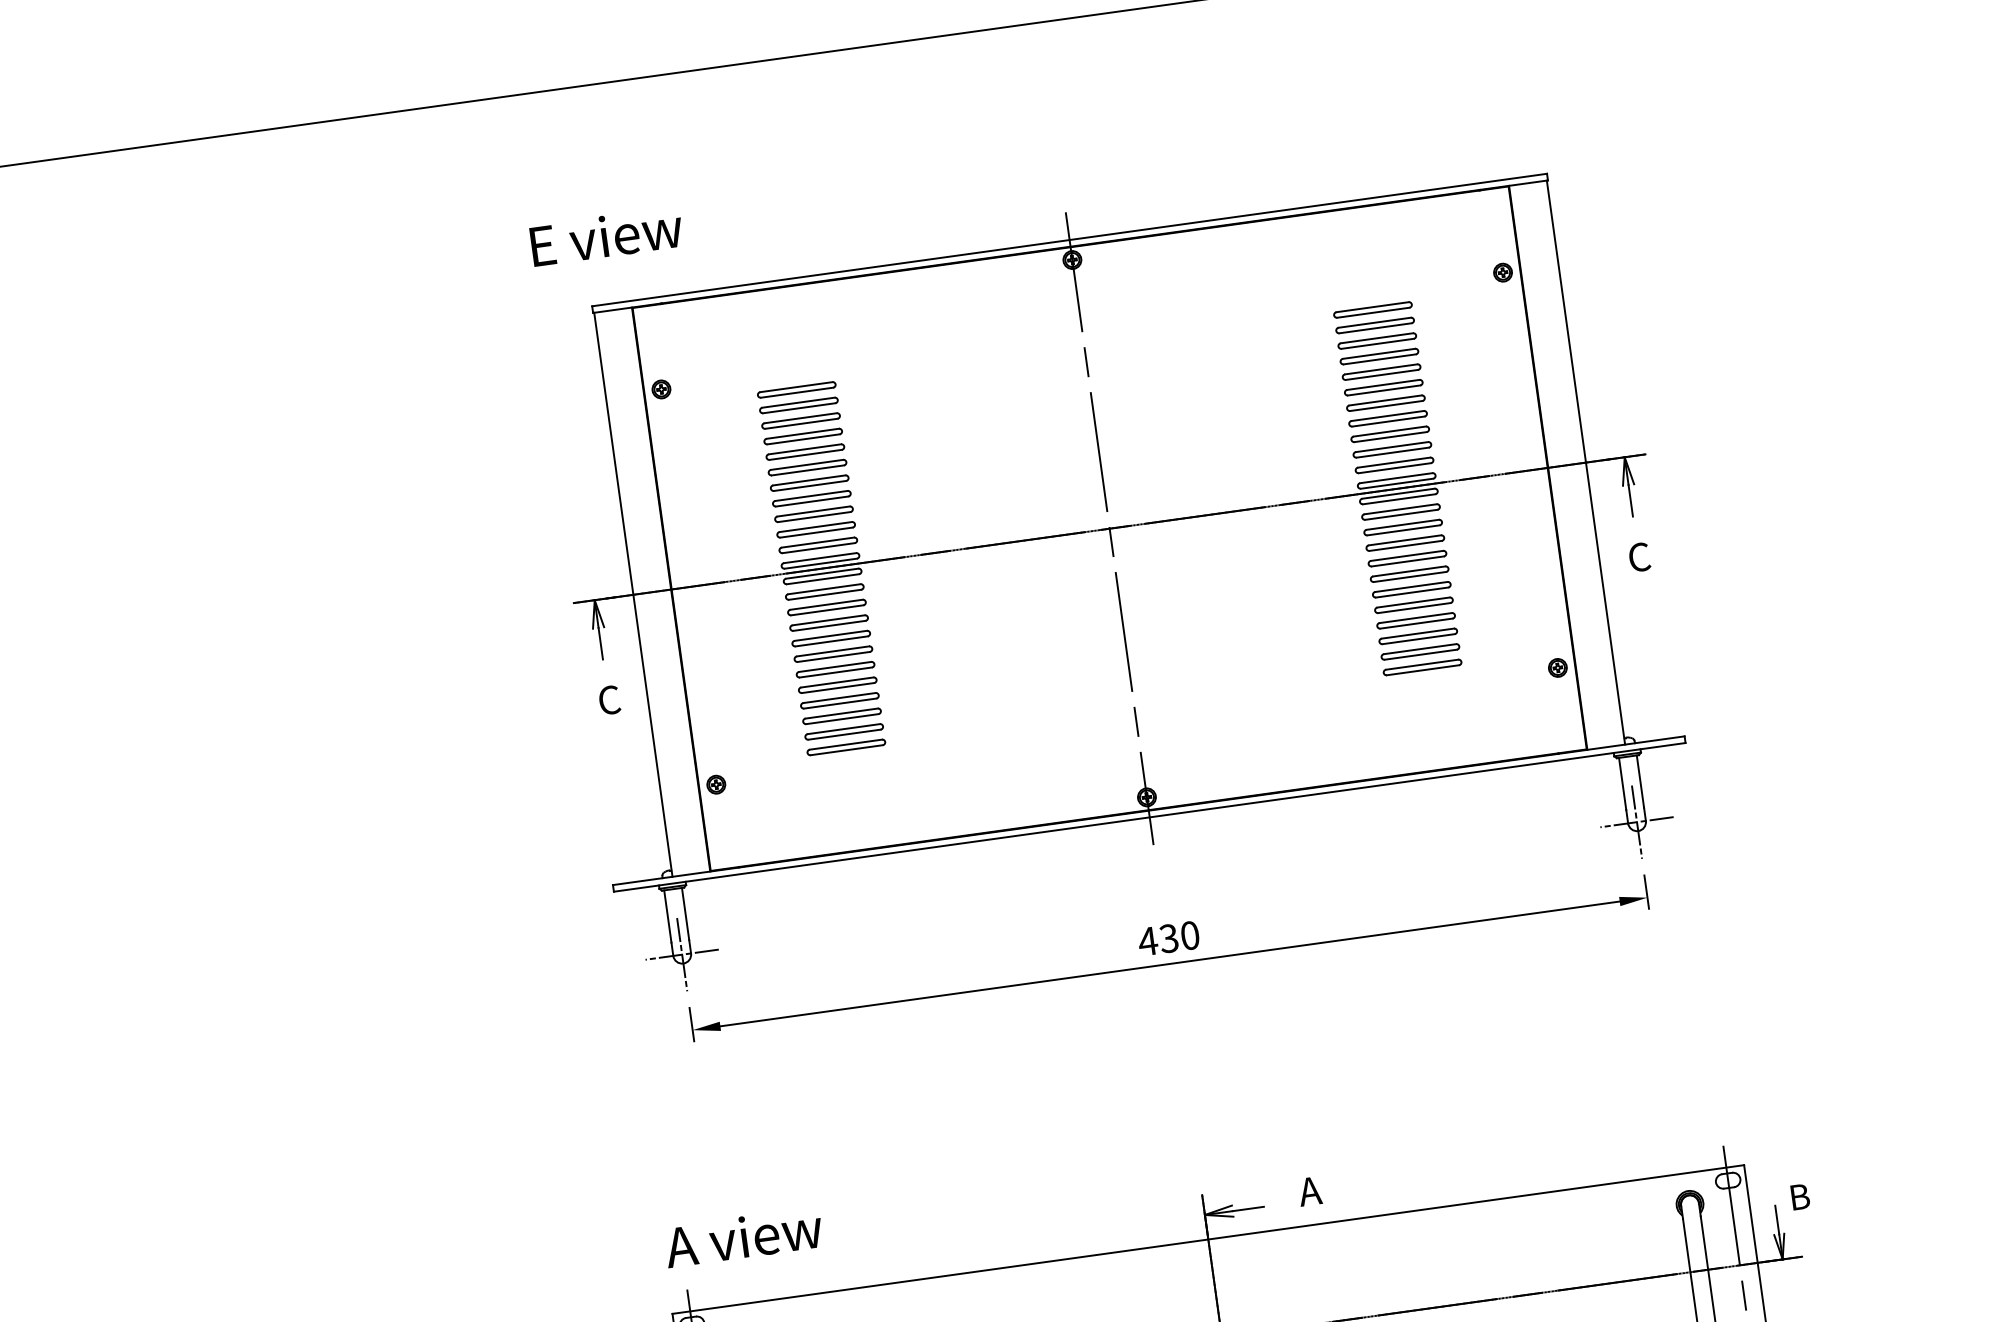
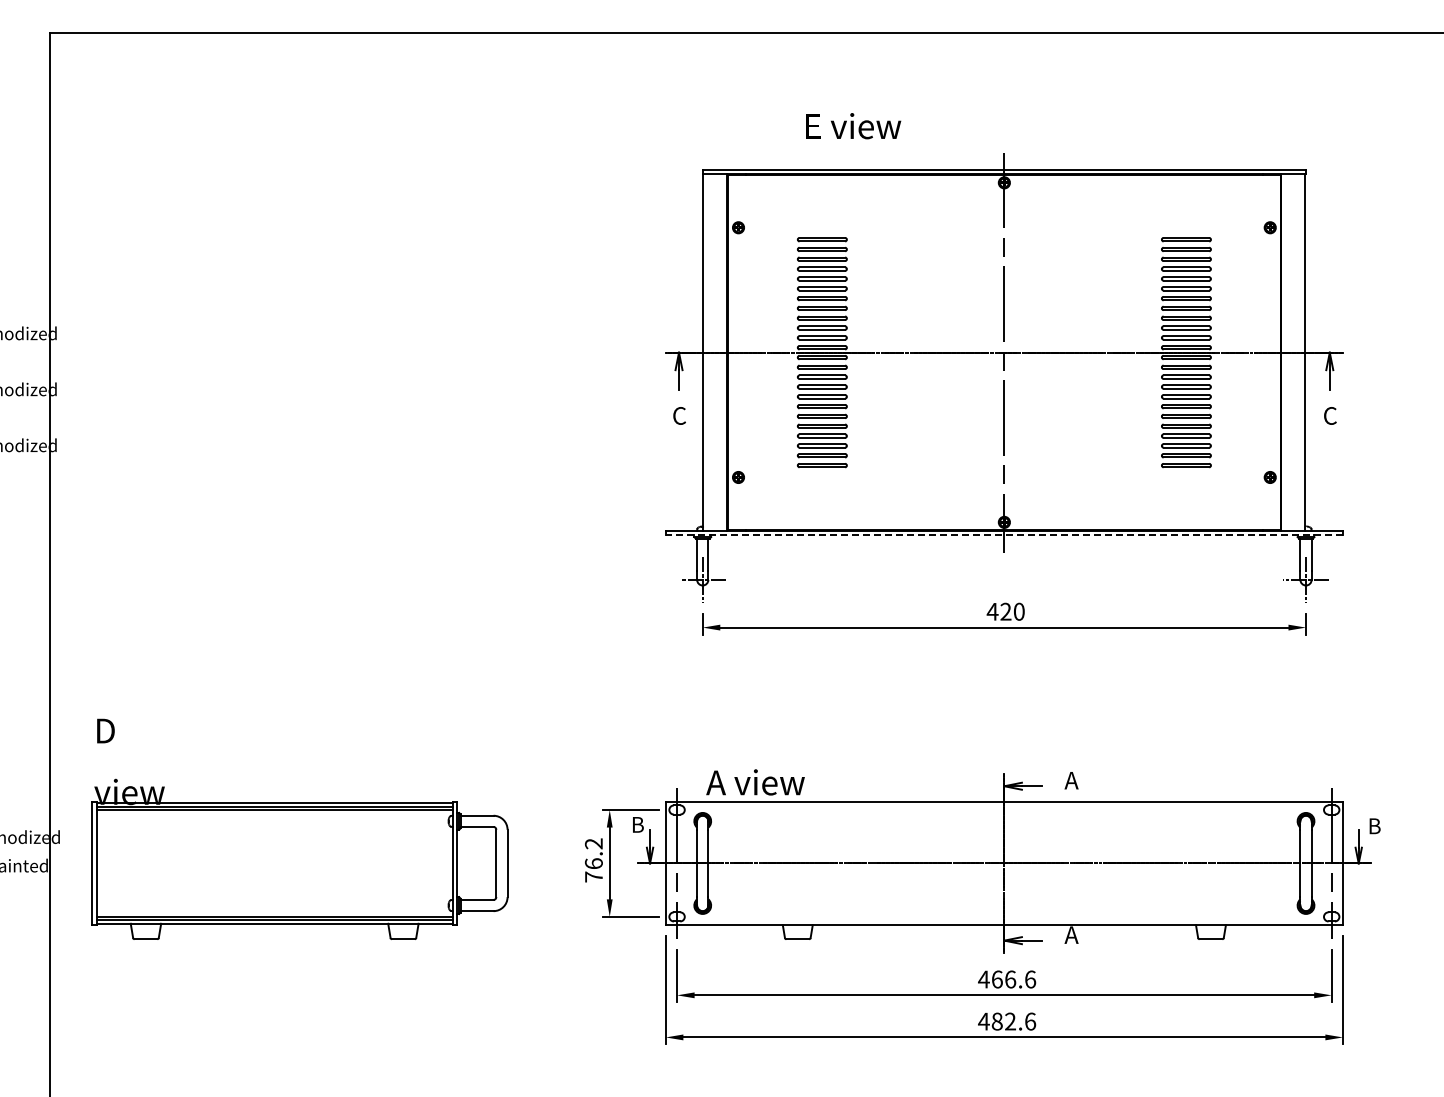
text: (606, 236) -> (853, 126), moved
line: (1150, 818) -> (1004, 535), solid -> dashed
text: (1168, 938) -> (1005, 611), 430 -> 420
text: (743, 1237) -> (755, 782), moved

